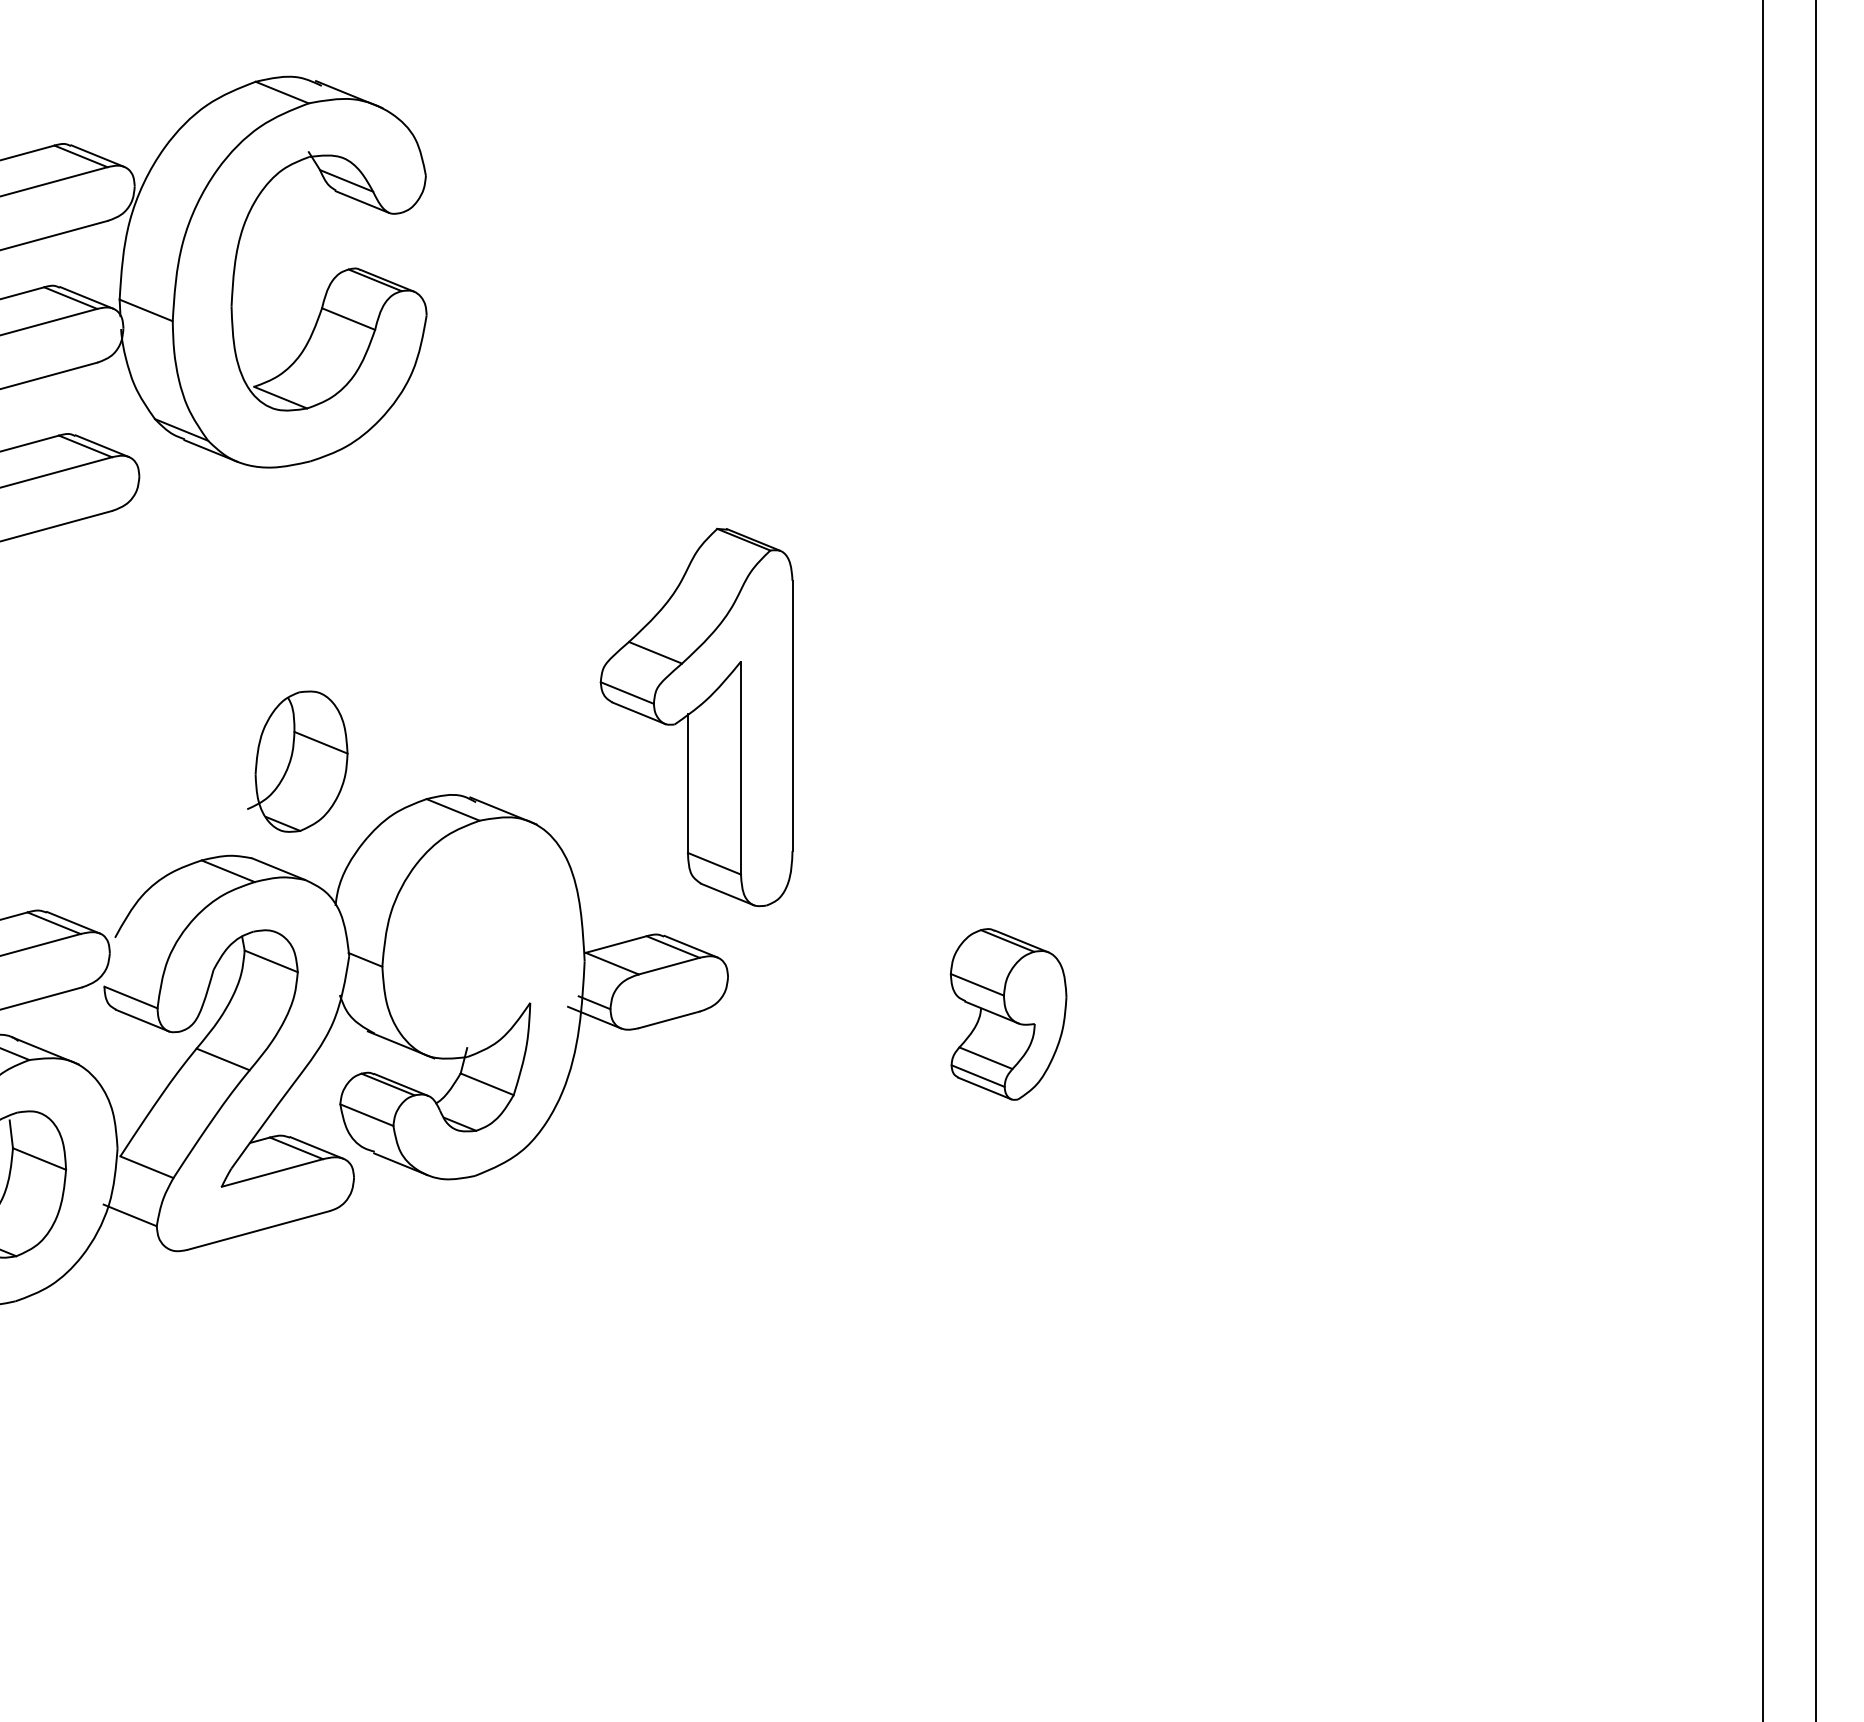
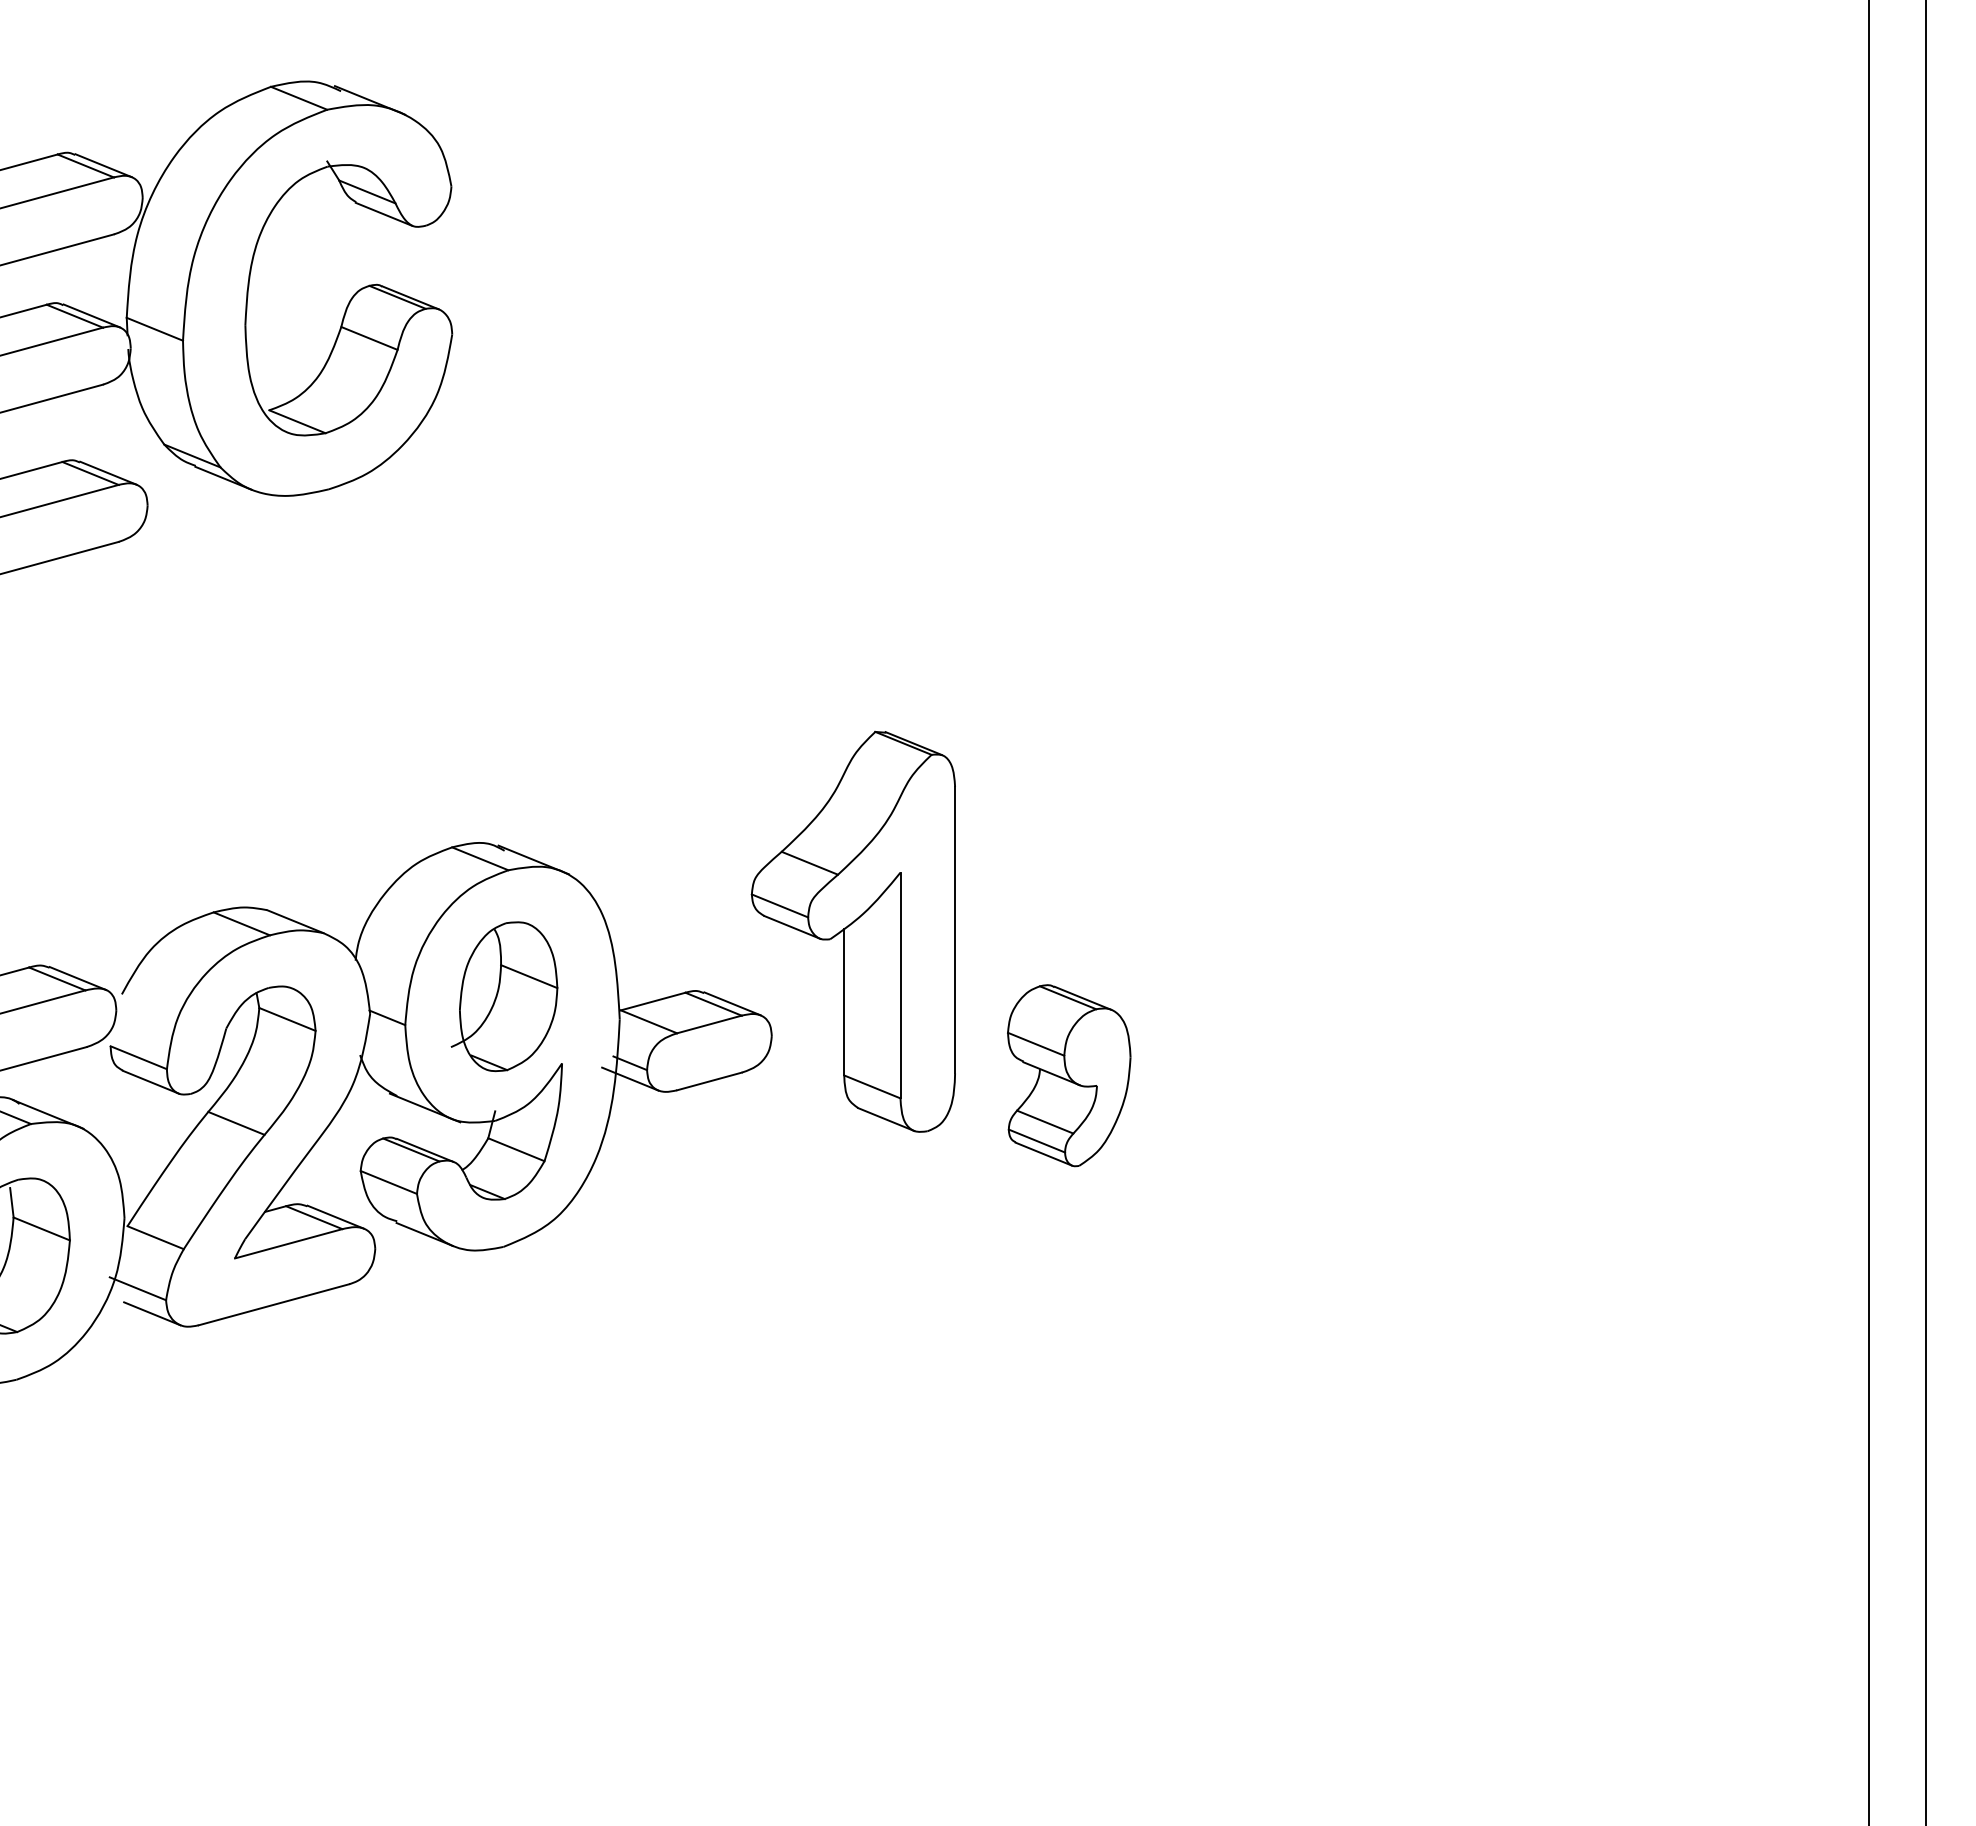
part: (695, 717) -> (852, 931), moved
part: (297, 761) -> (504, 996), moved
line: (143, 1238) -> (152, 1313), added

